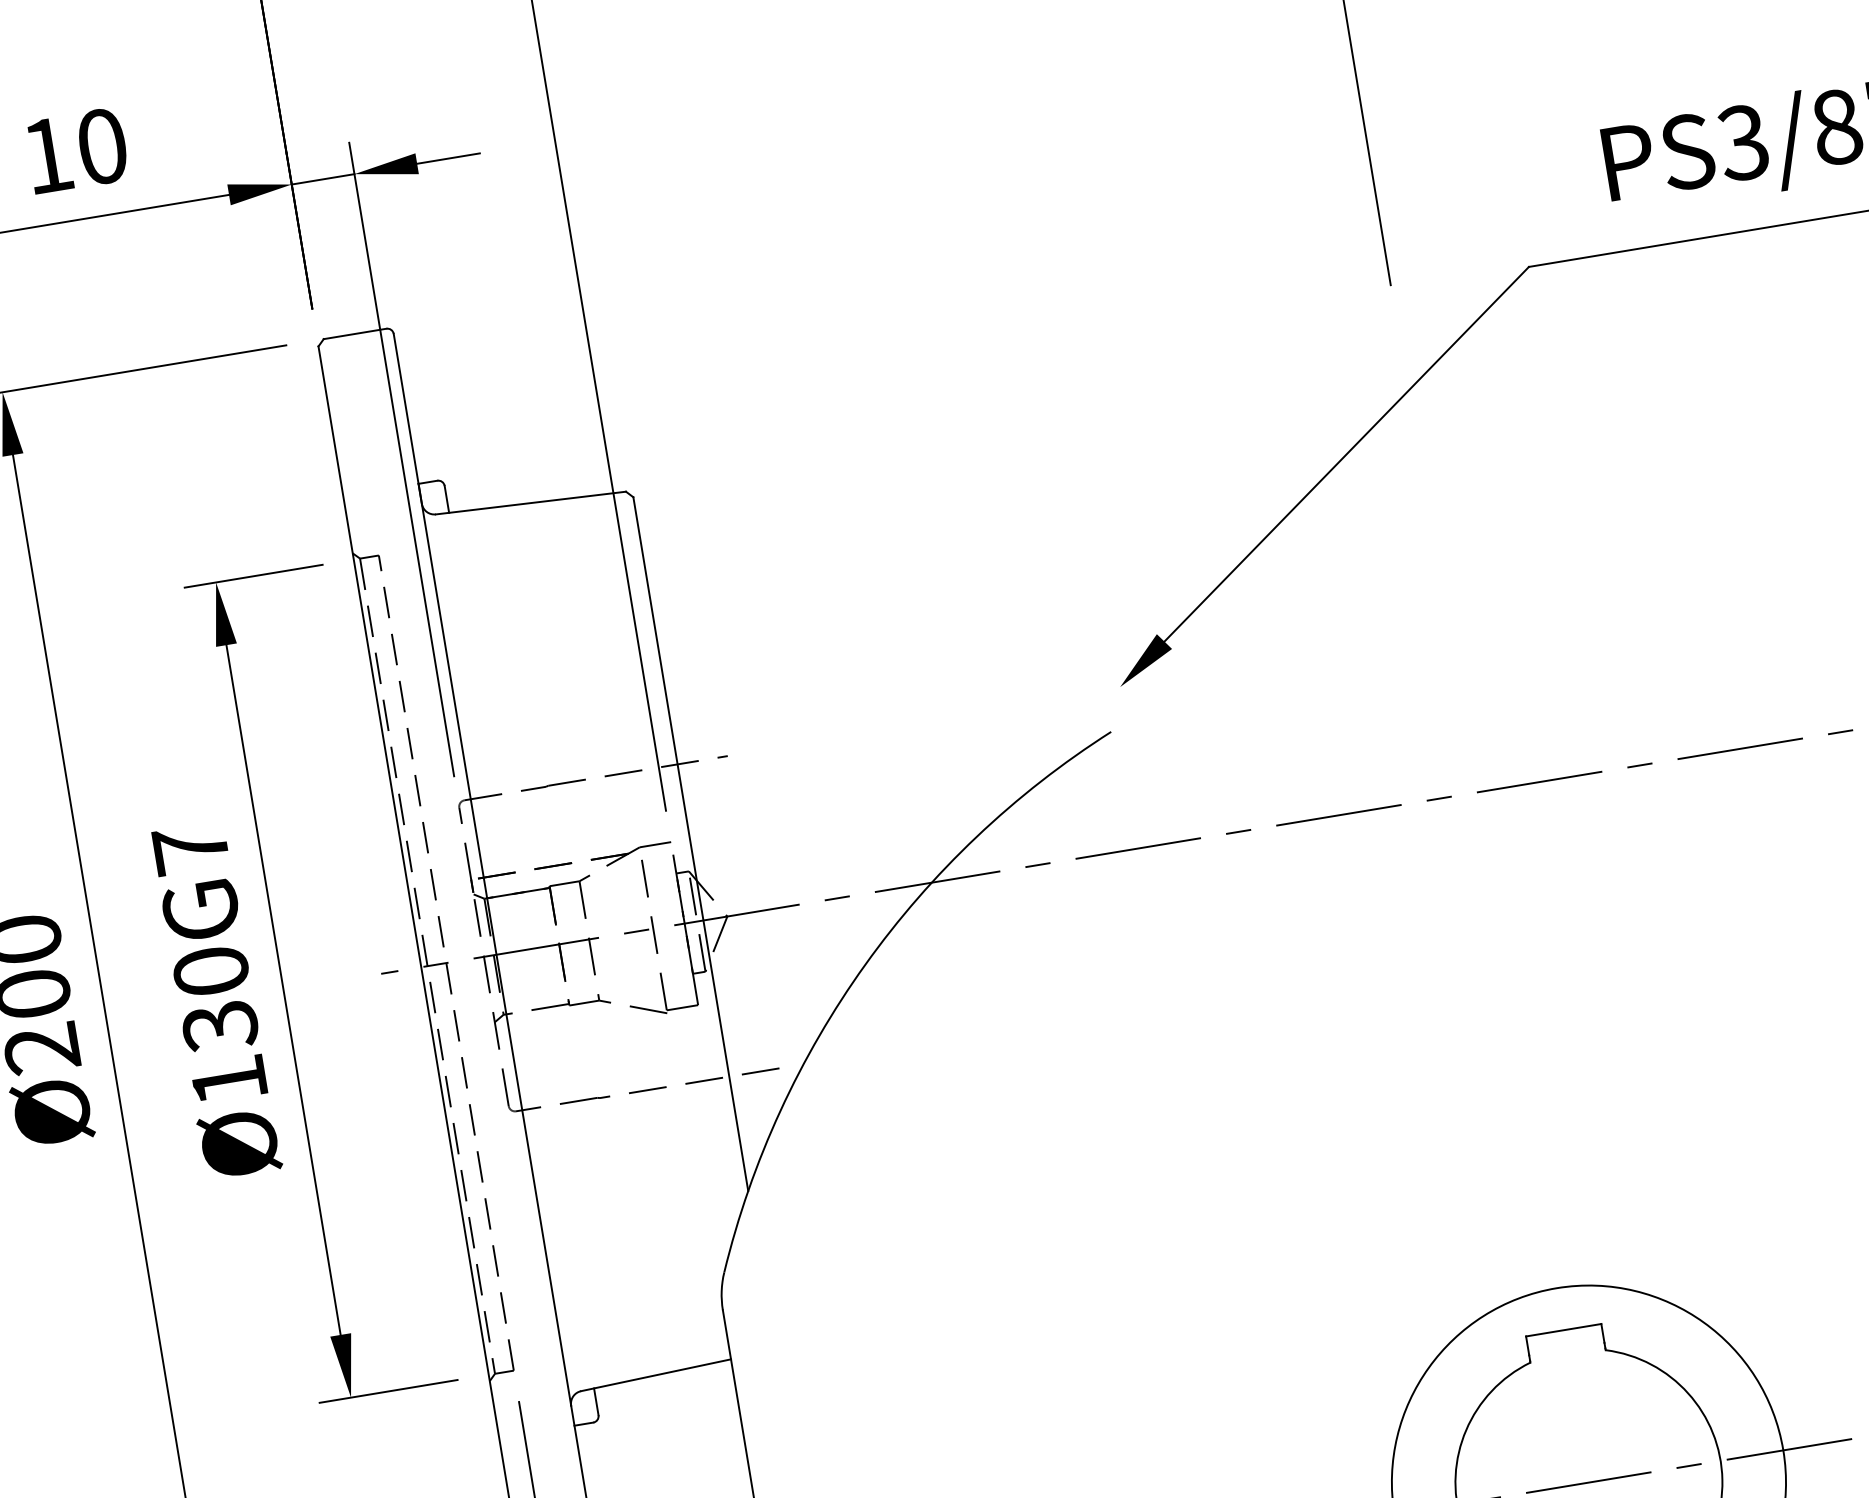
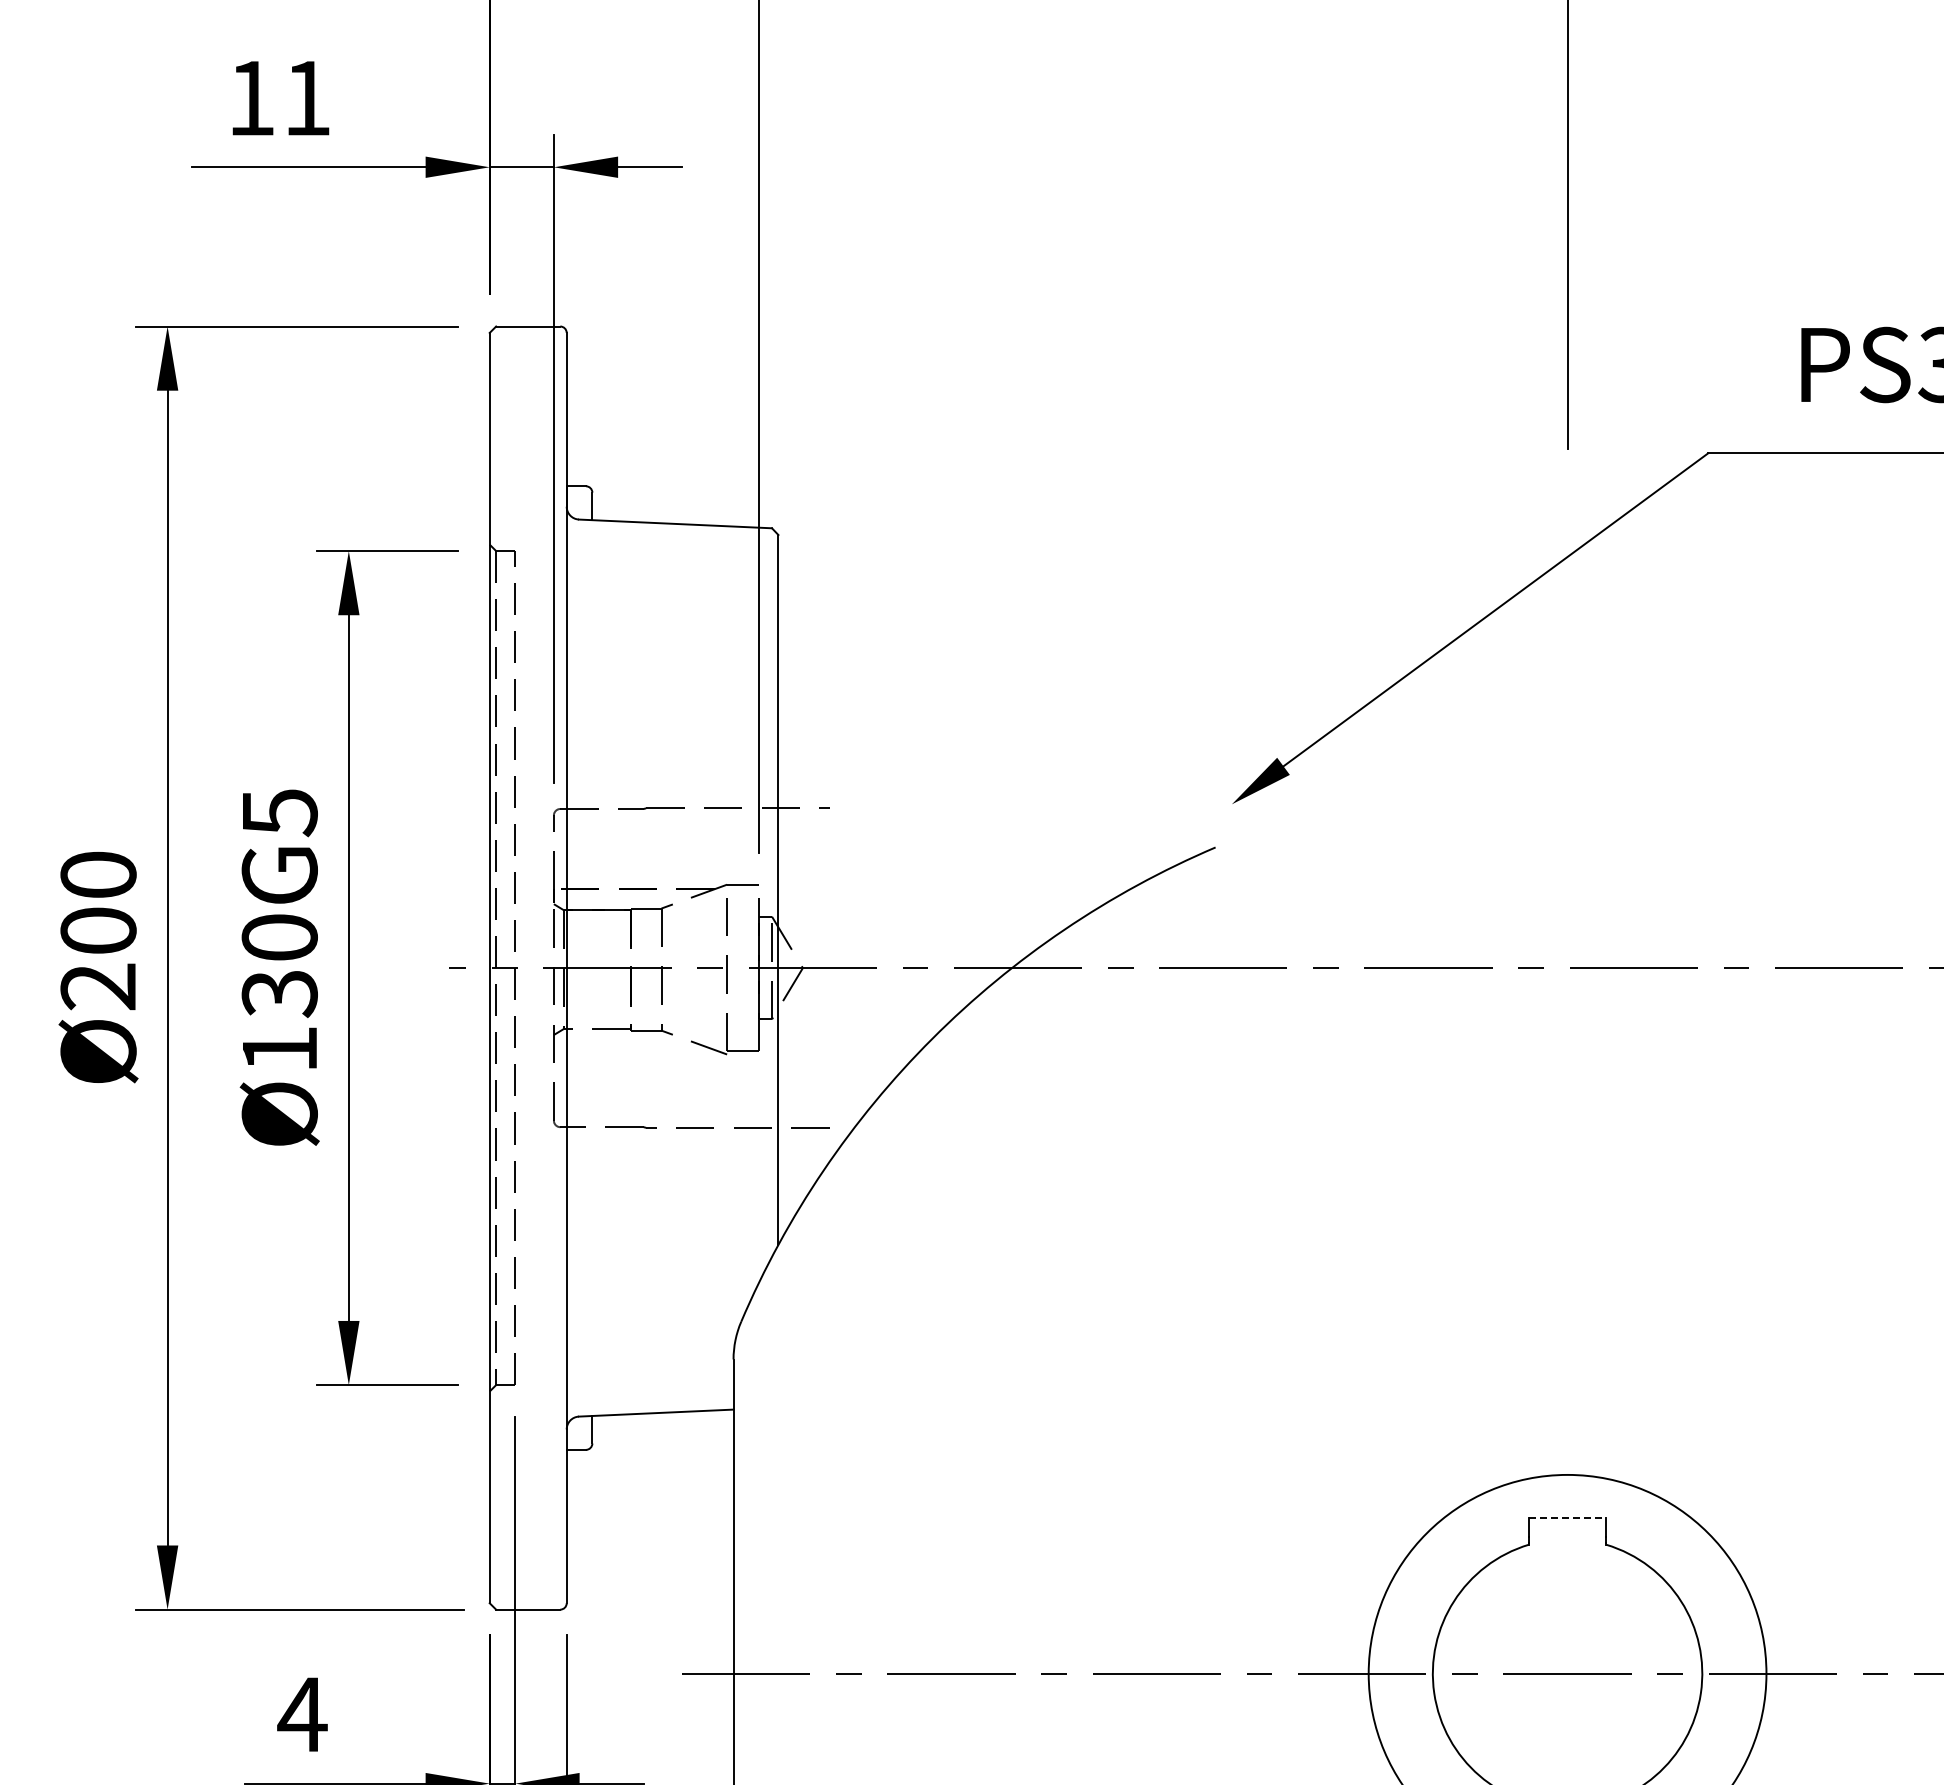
text: (102, 146) -> (307, 98), 10 -> 11
text: (191, 850) -> (280, 813), Ø130G7 -> Ø130G5
line: (1564, 1329) -> (1568, 1517), solid -> dashed

